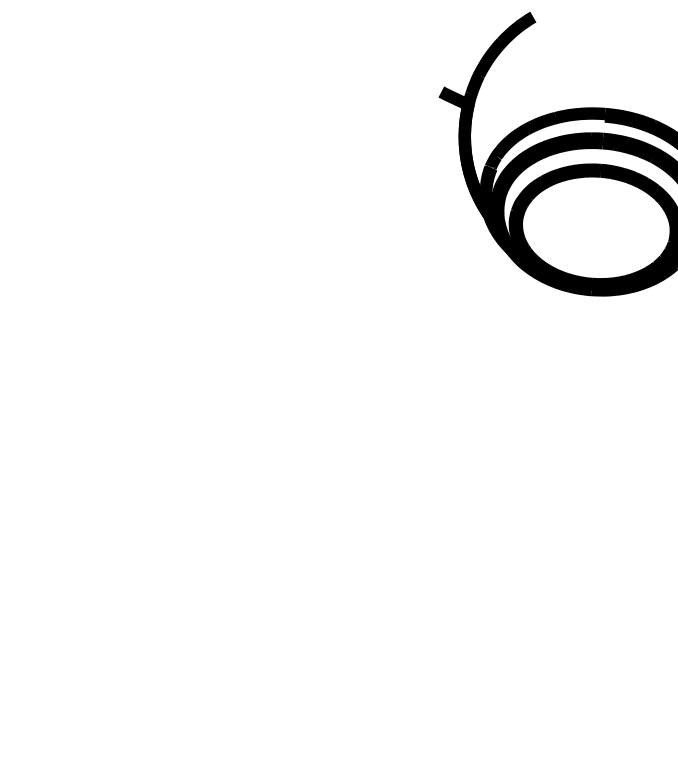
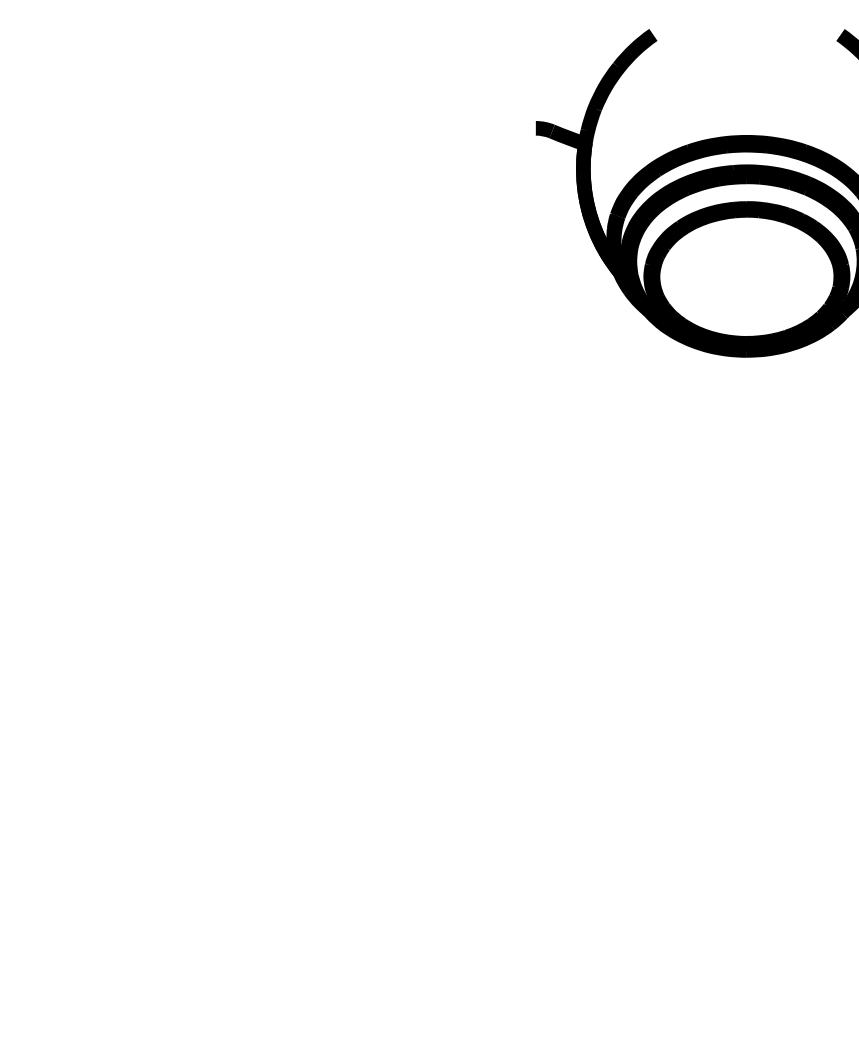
fill: (434, 89) -> (544, 129), added
fill: (545, 139) -> (678, 177), added

